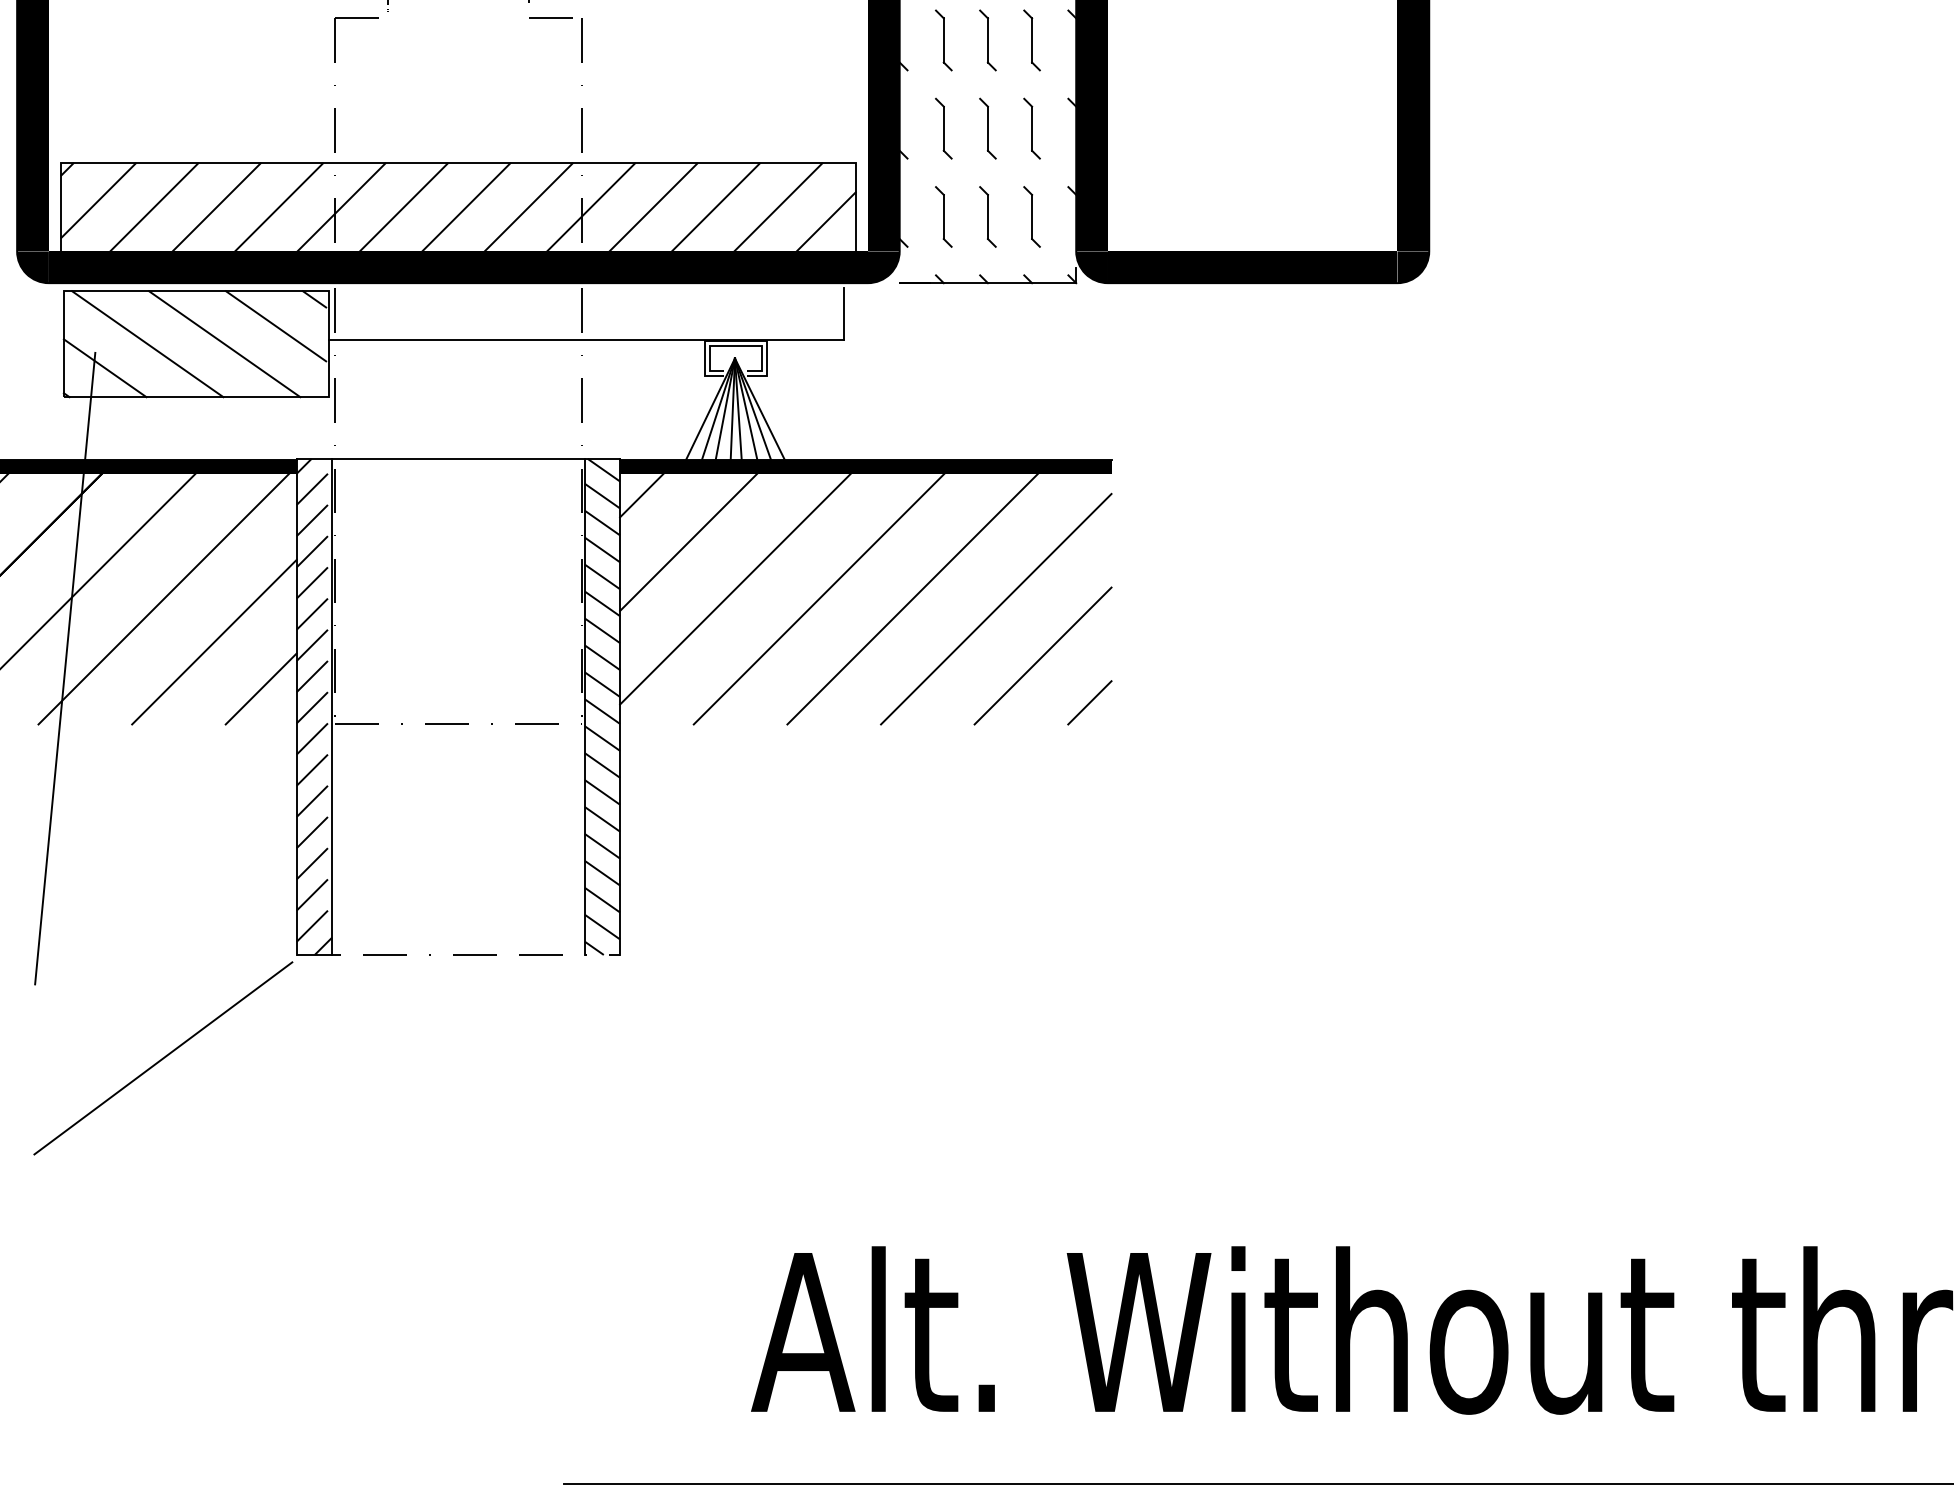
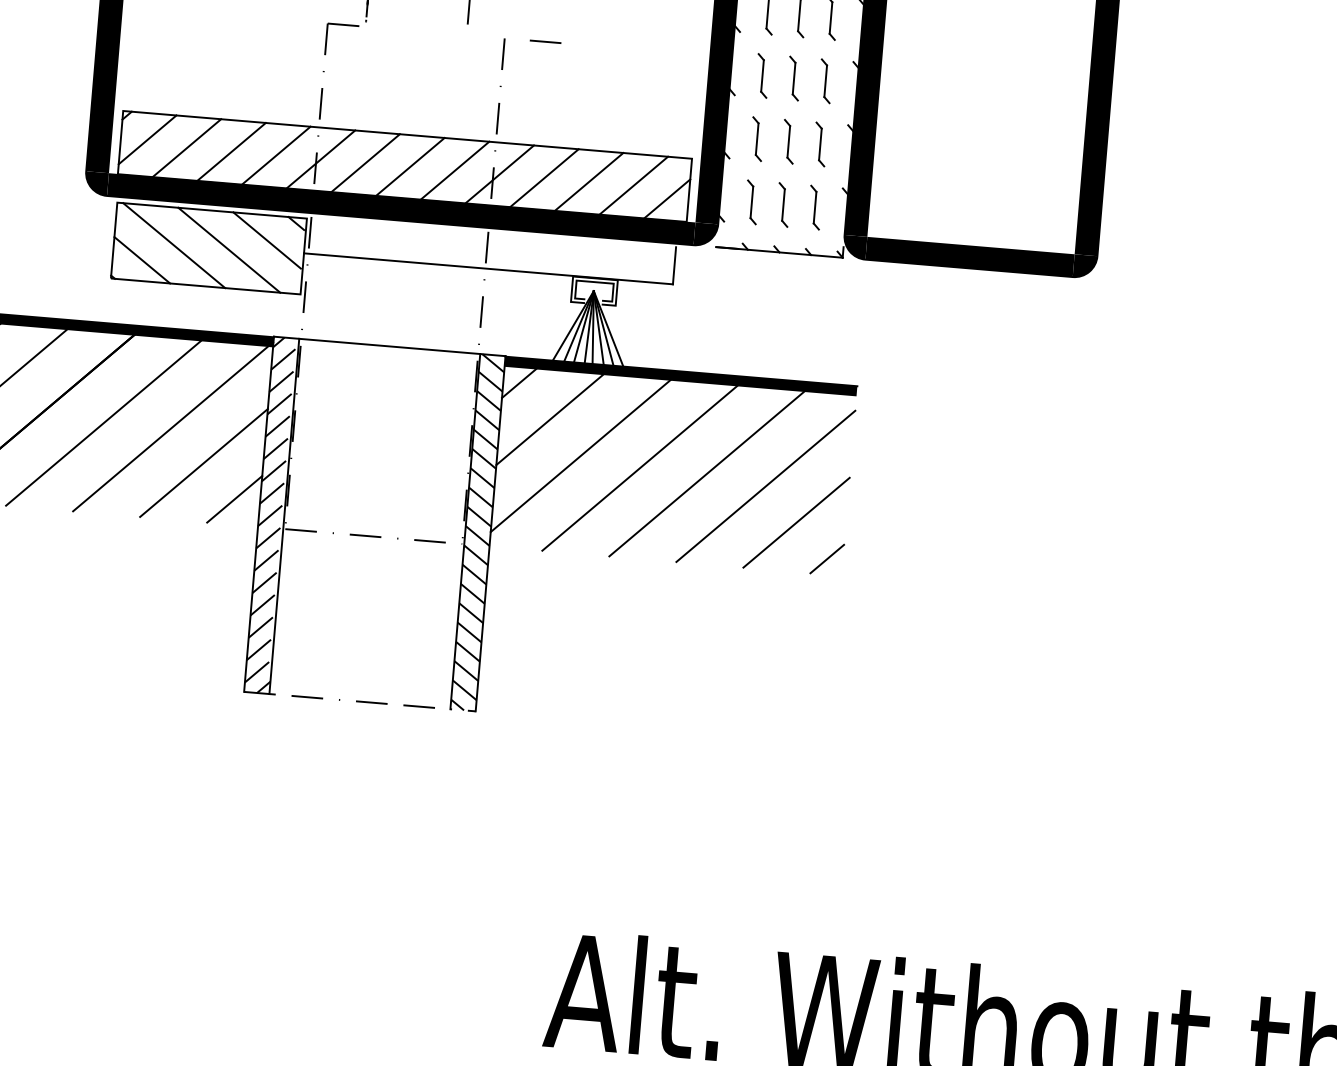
line: (550, 17) -> (545, 41), moved
line: (65, 668) -> (95, 472), removed
line: (163, 1058) -> (142, 758), removed

